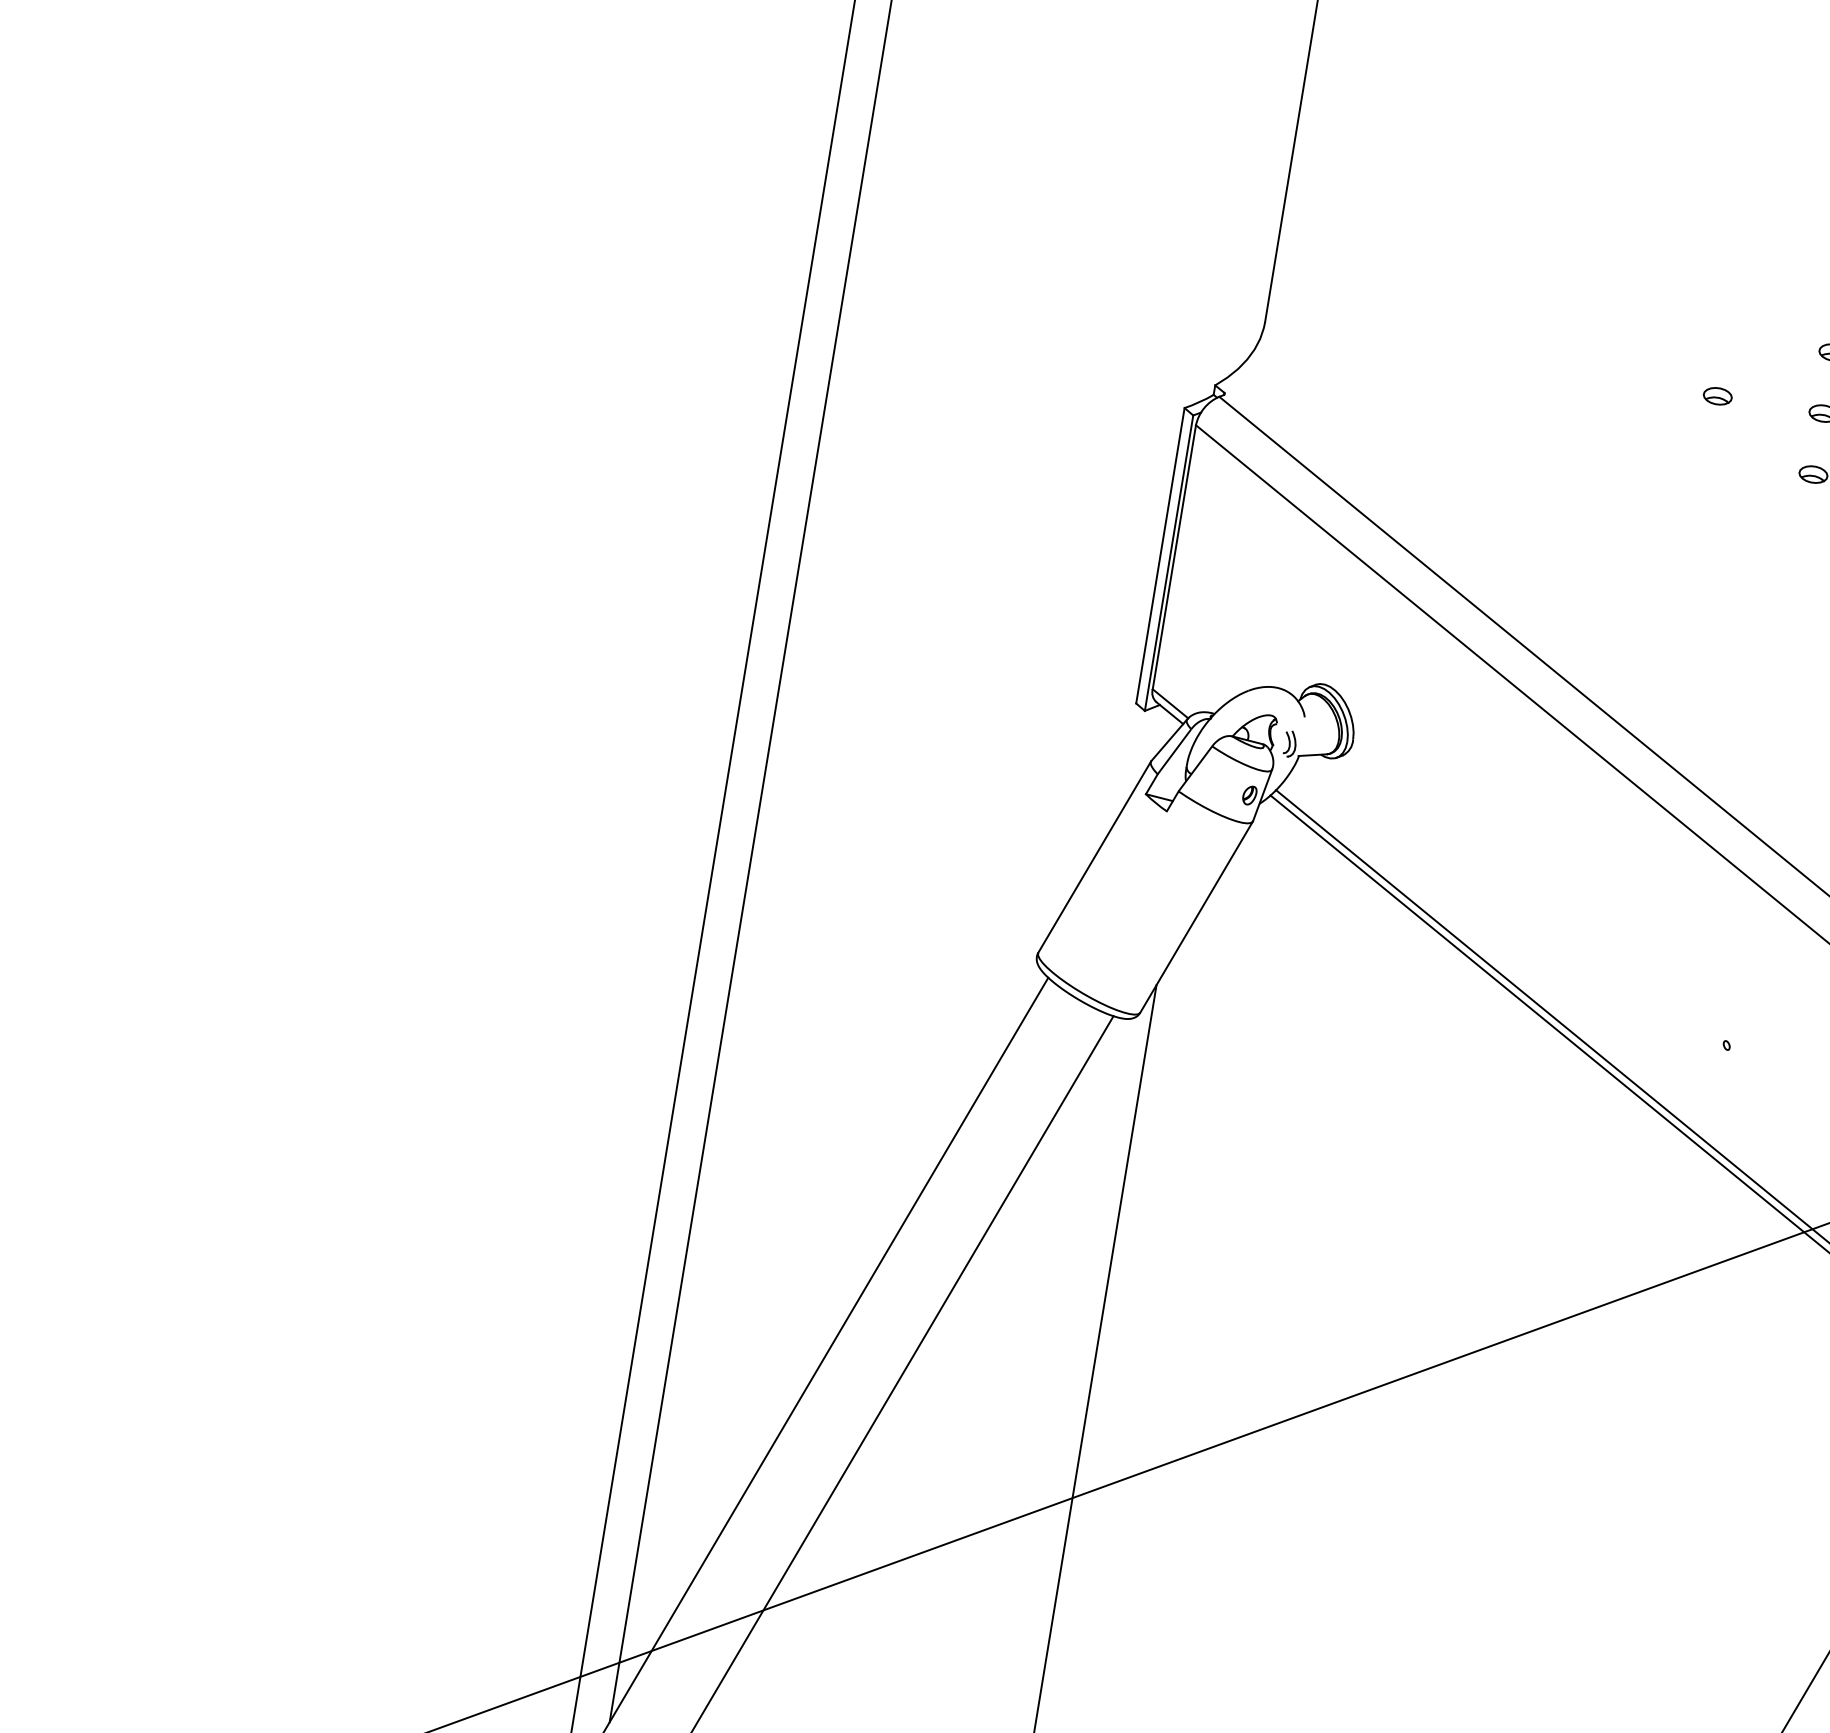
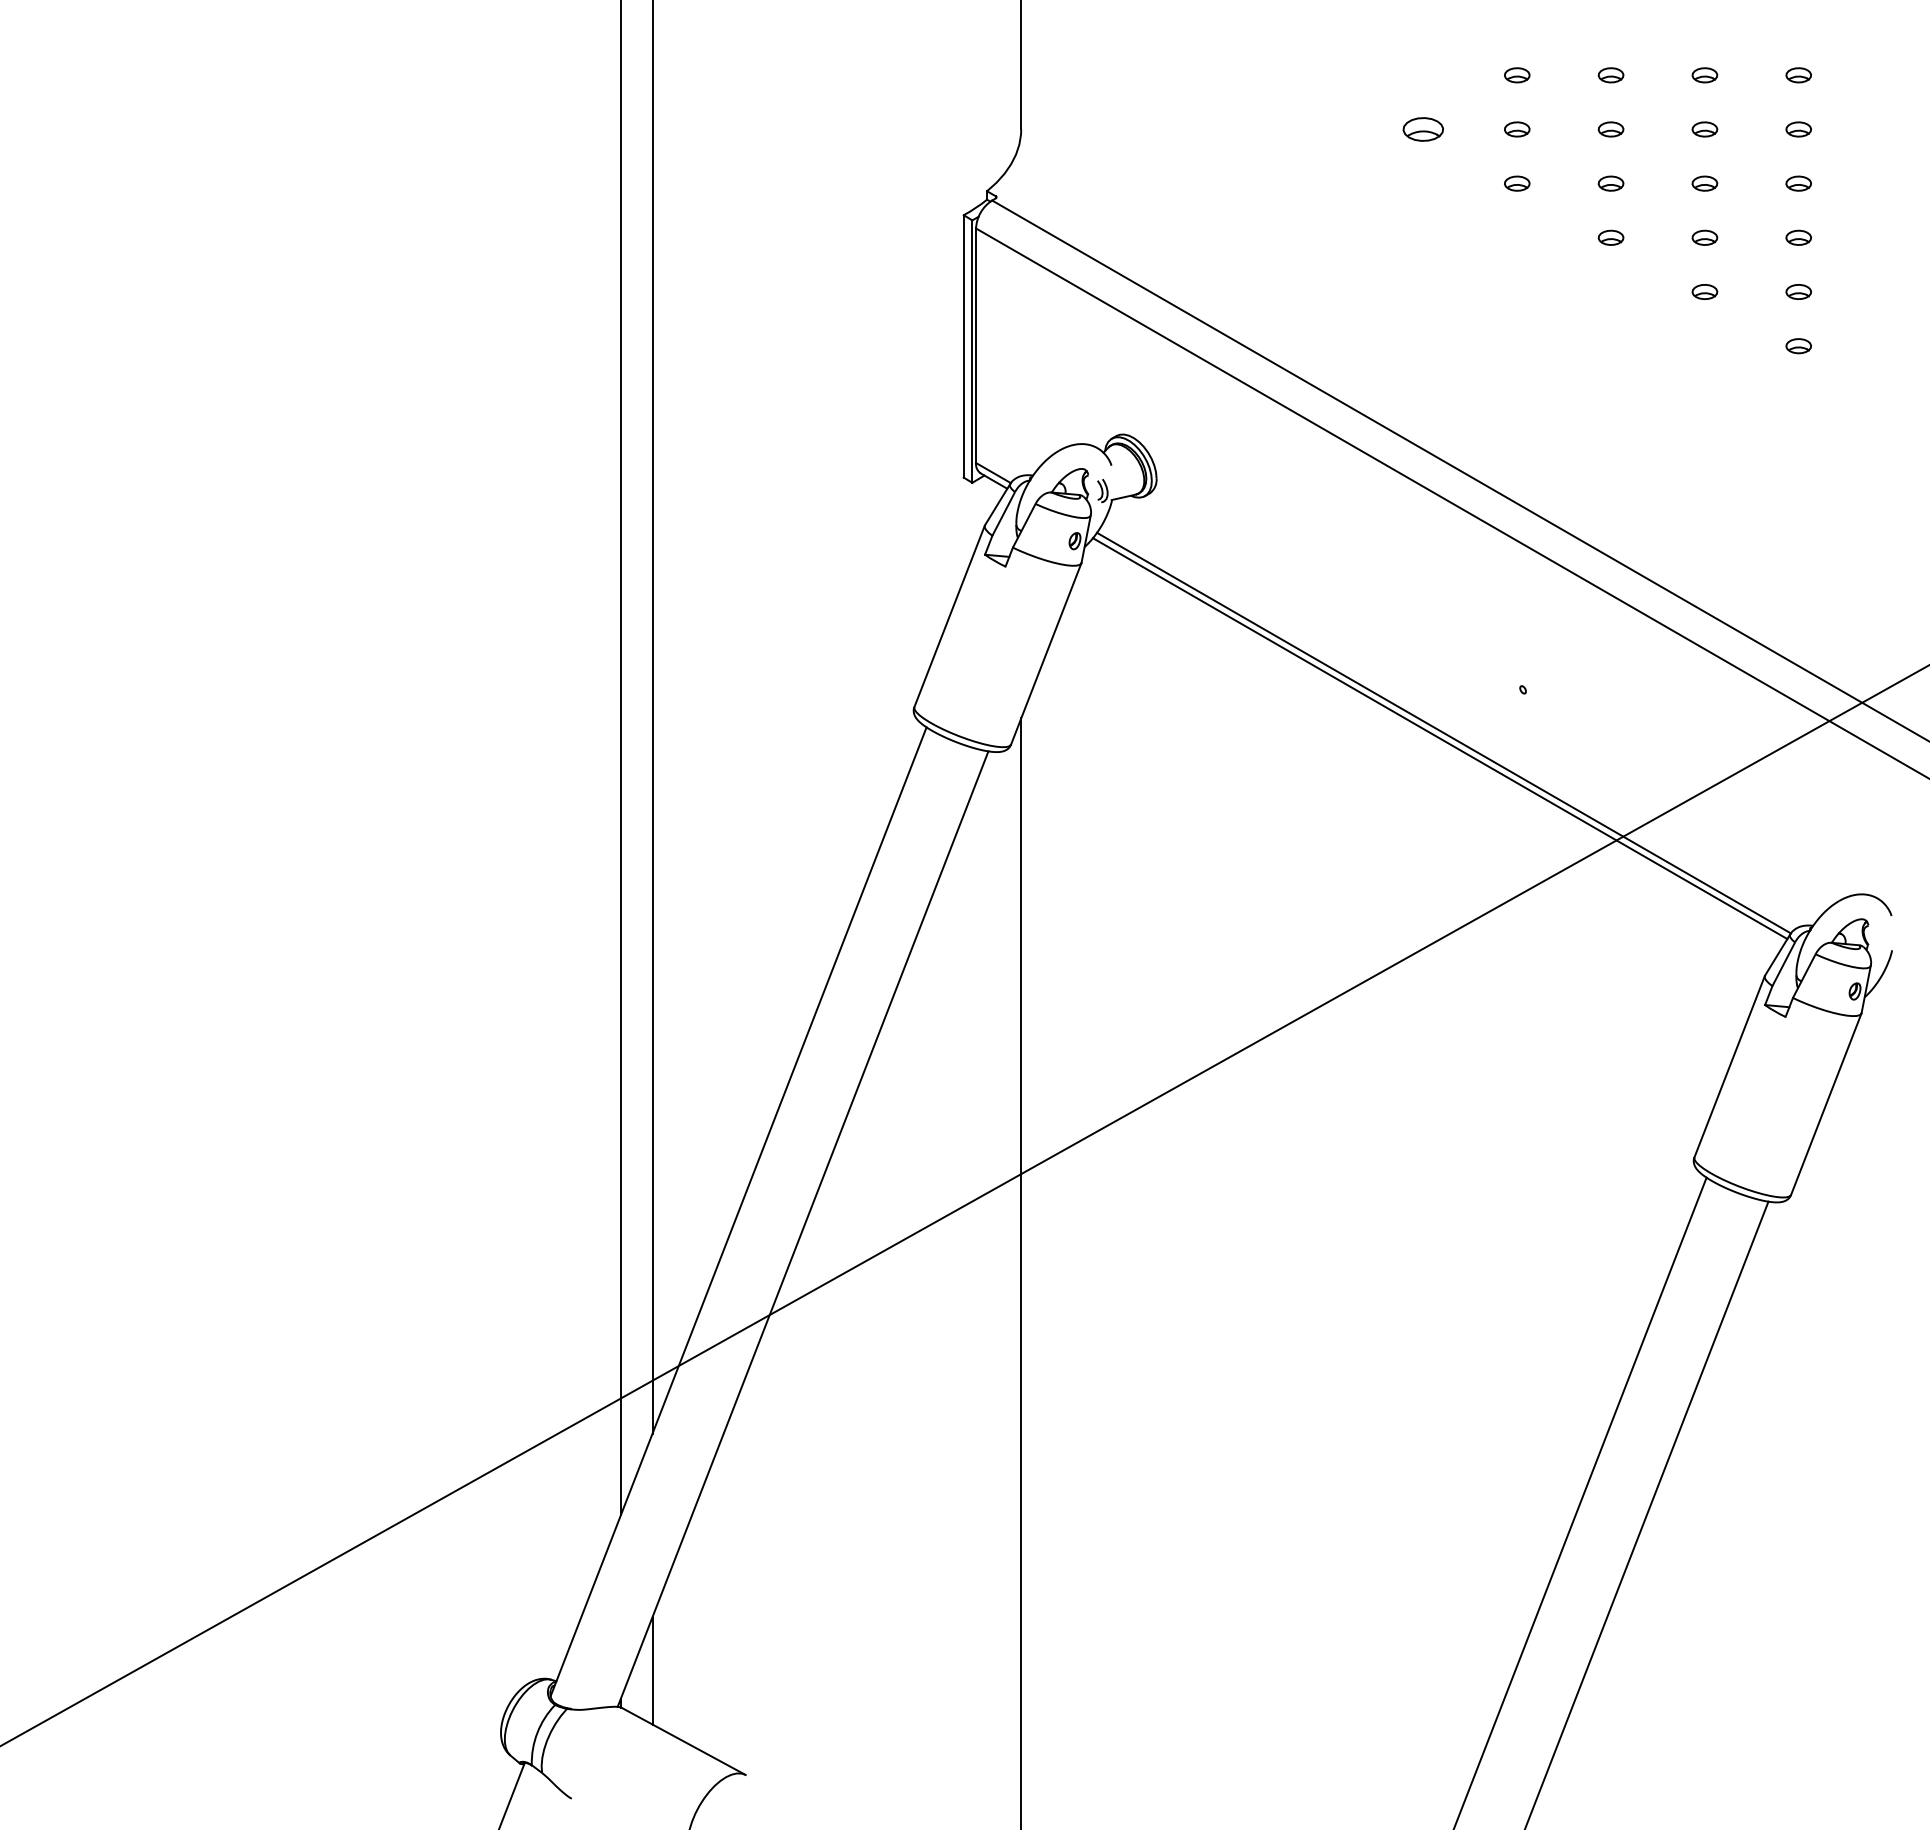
part: (1717, 396) -> (1423, 129), size x1.6

